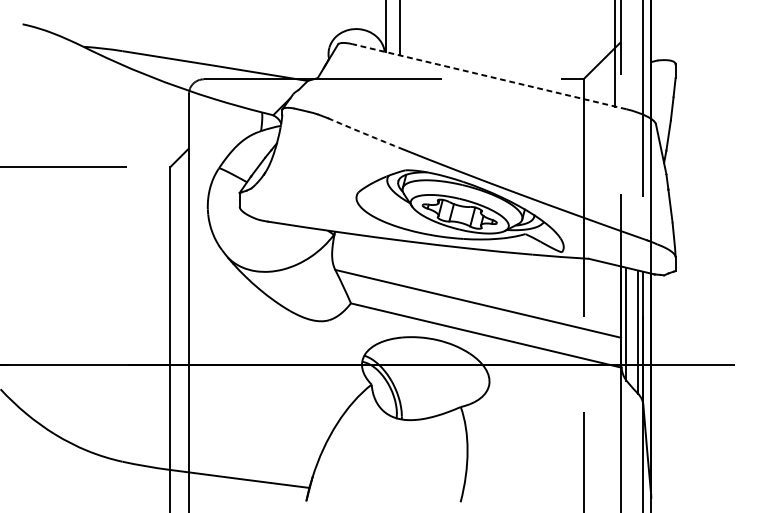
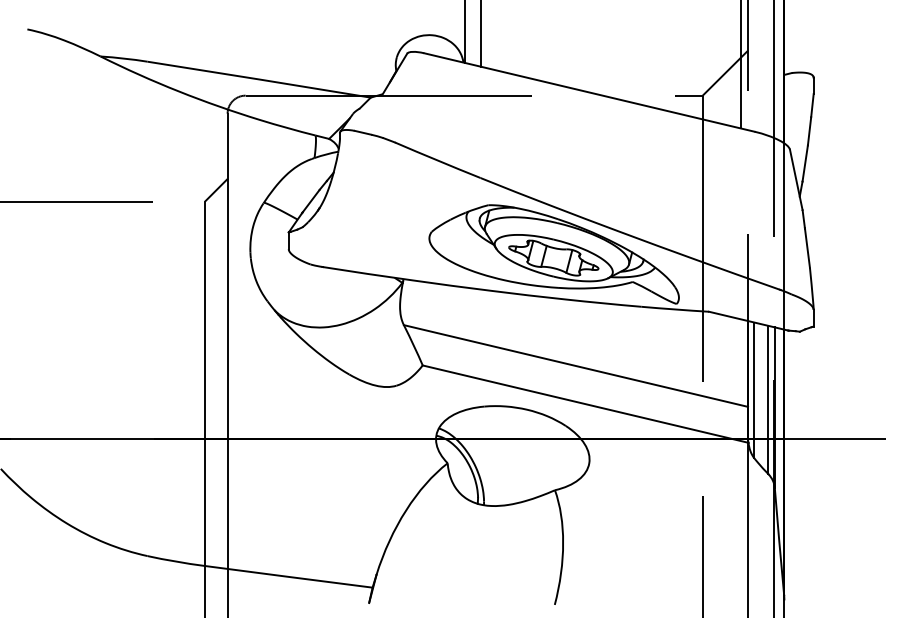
line: (489, 76) -> (589, 92), dashed -> solid
arc: (363, 133) -> (437, 160), dashed -> solid

